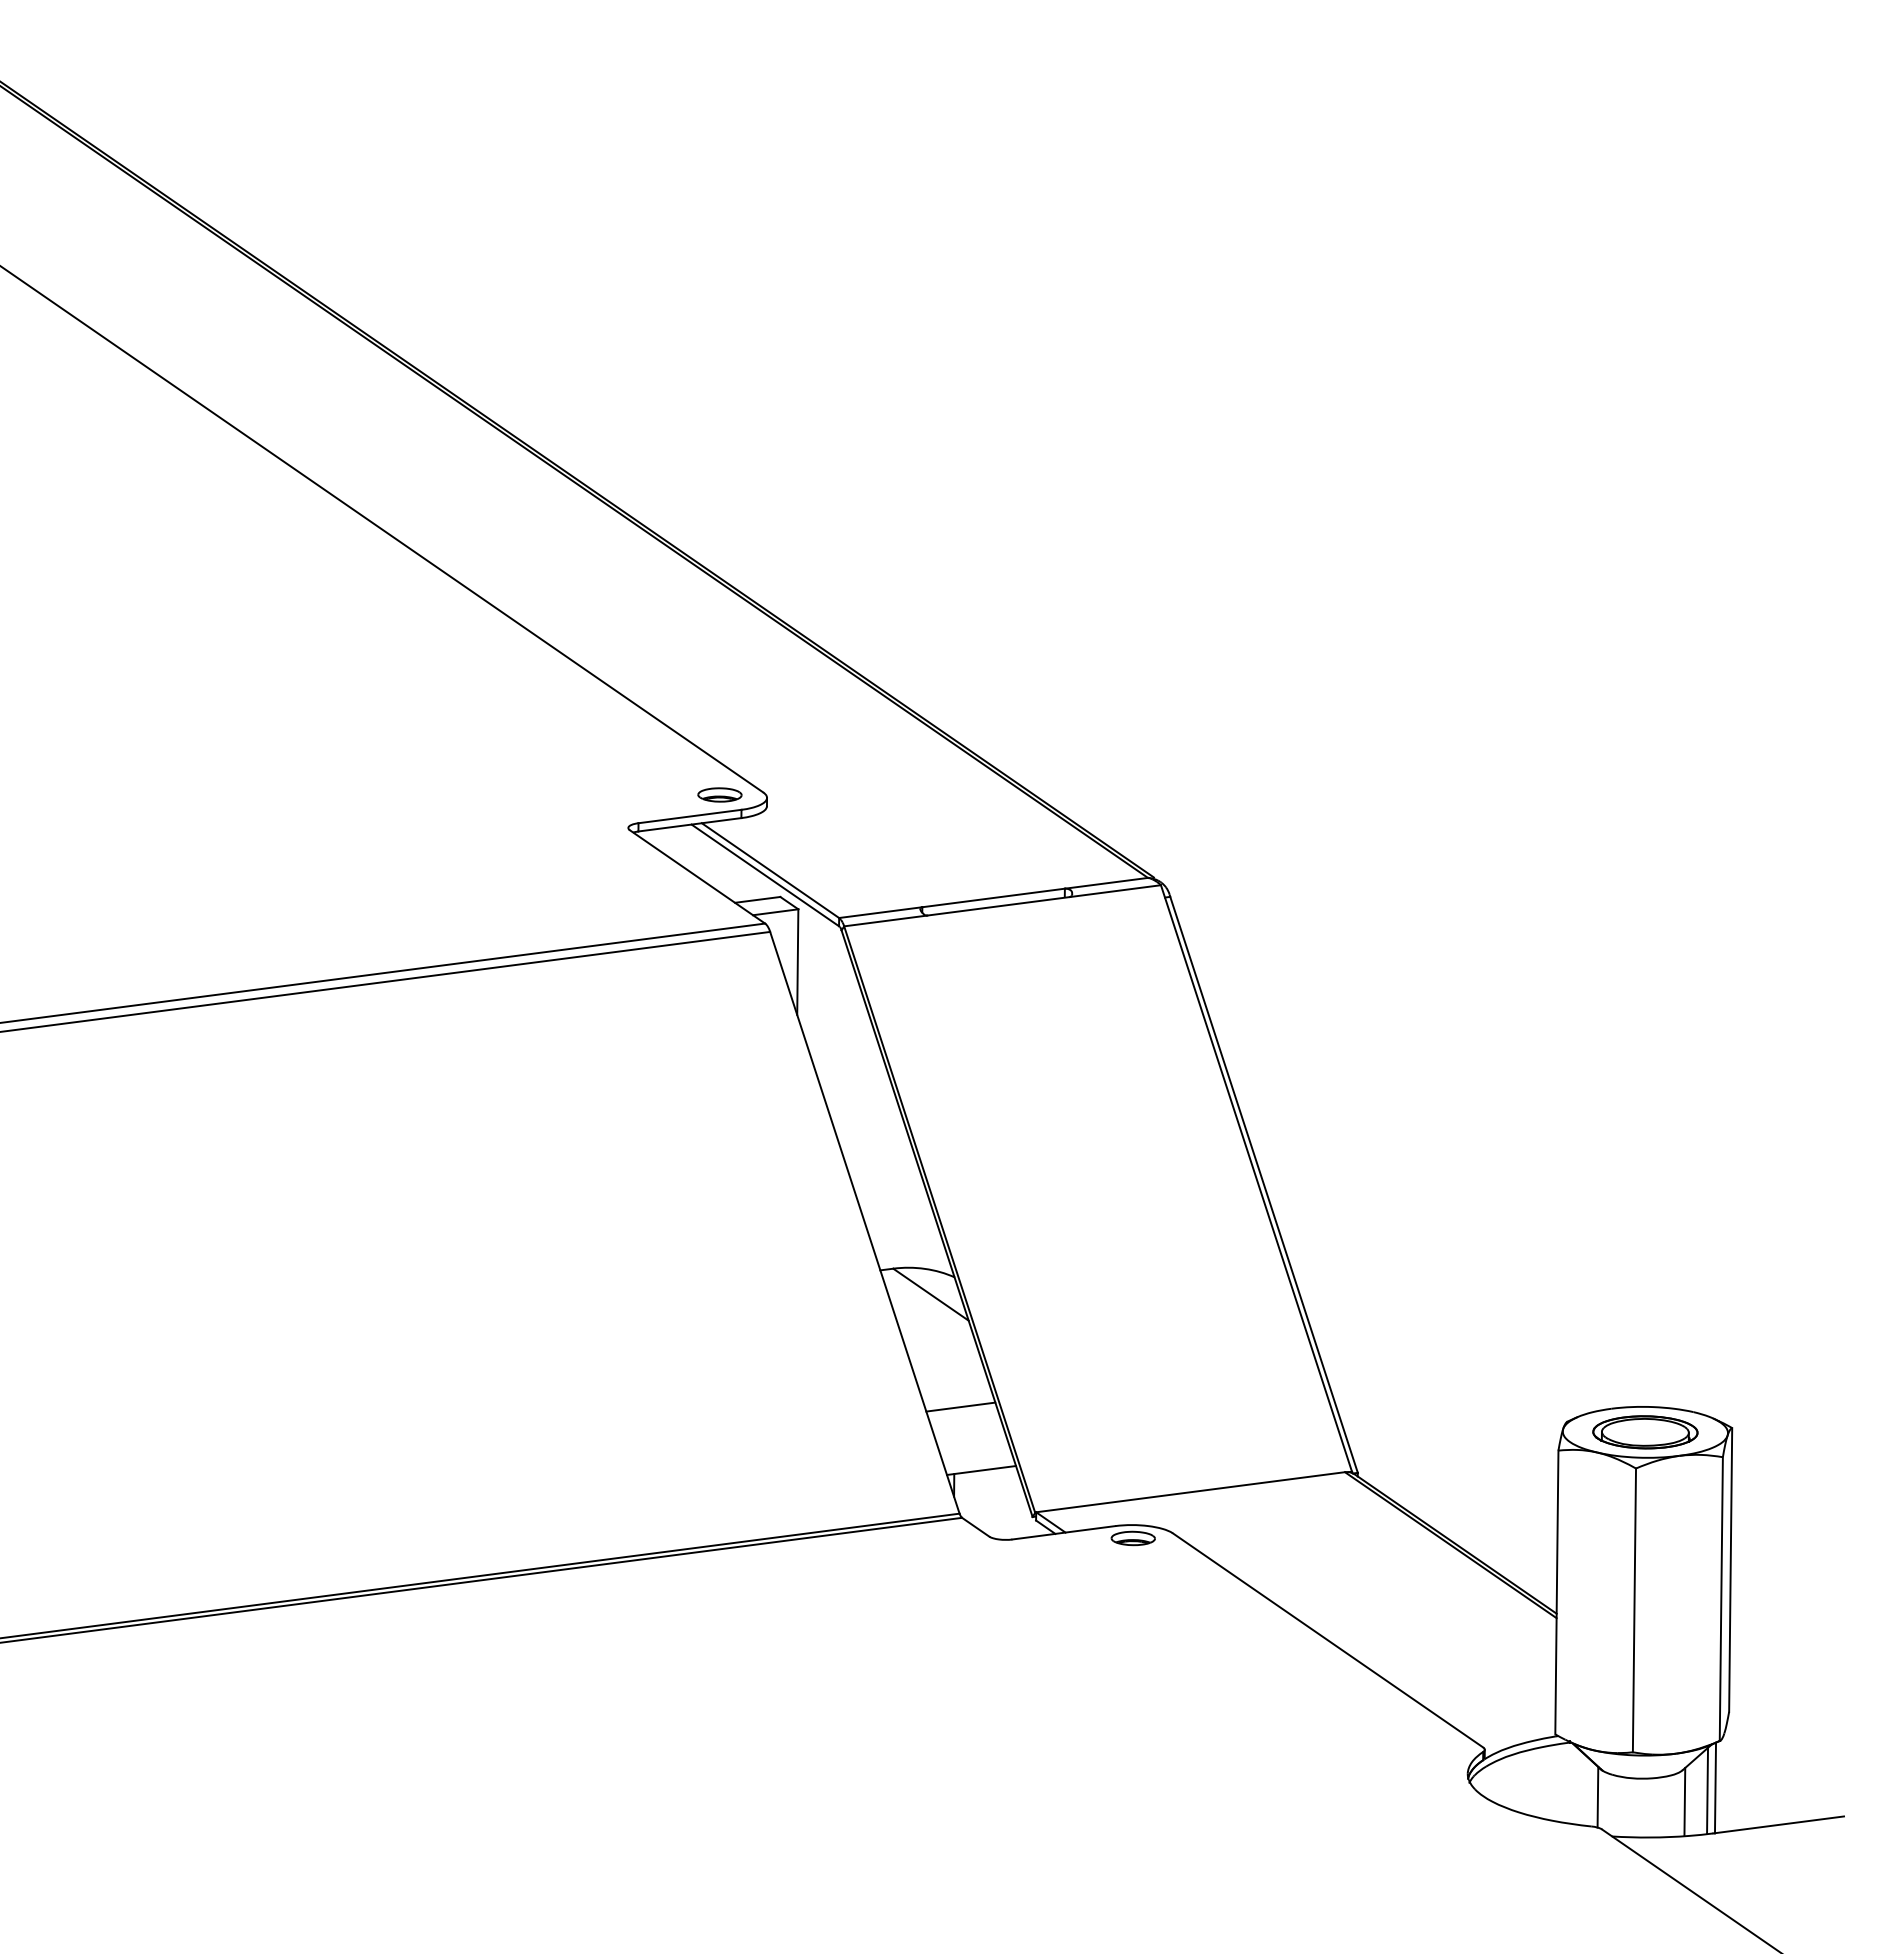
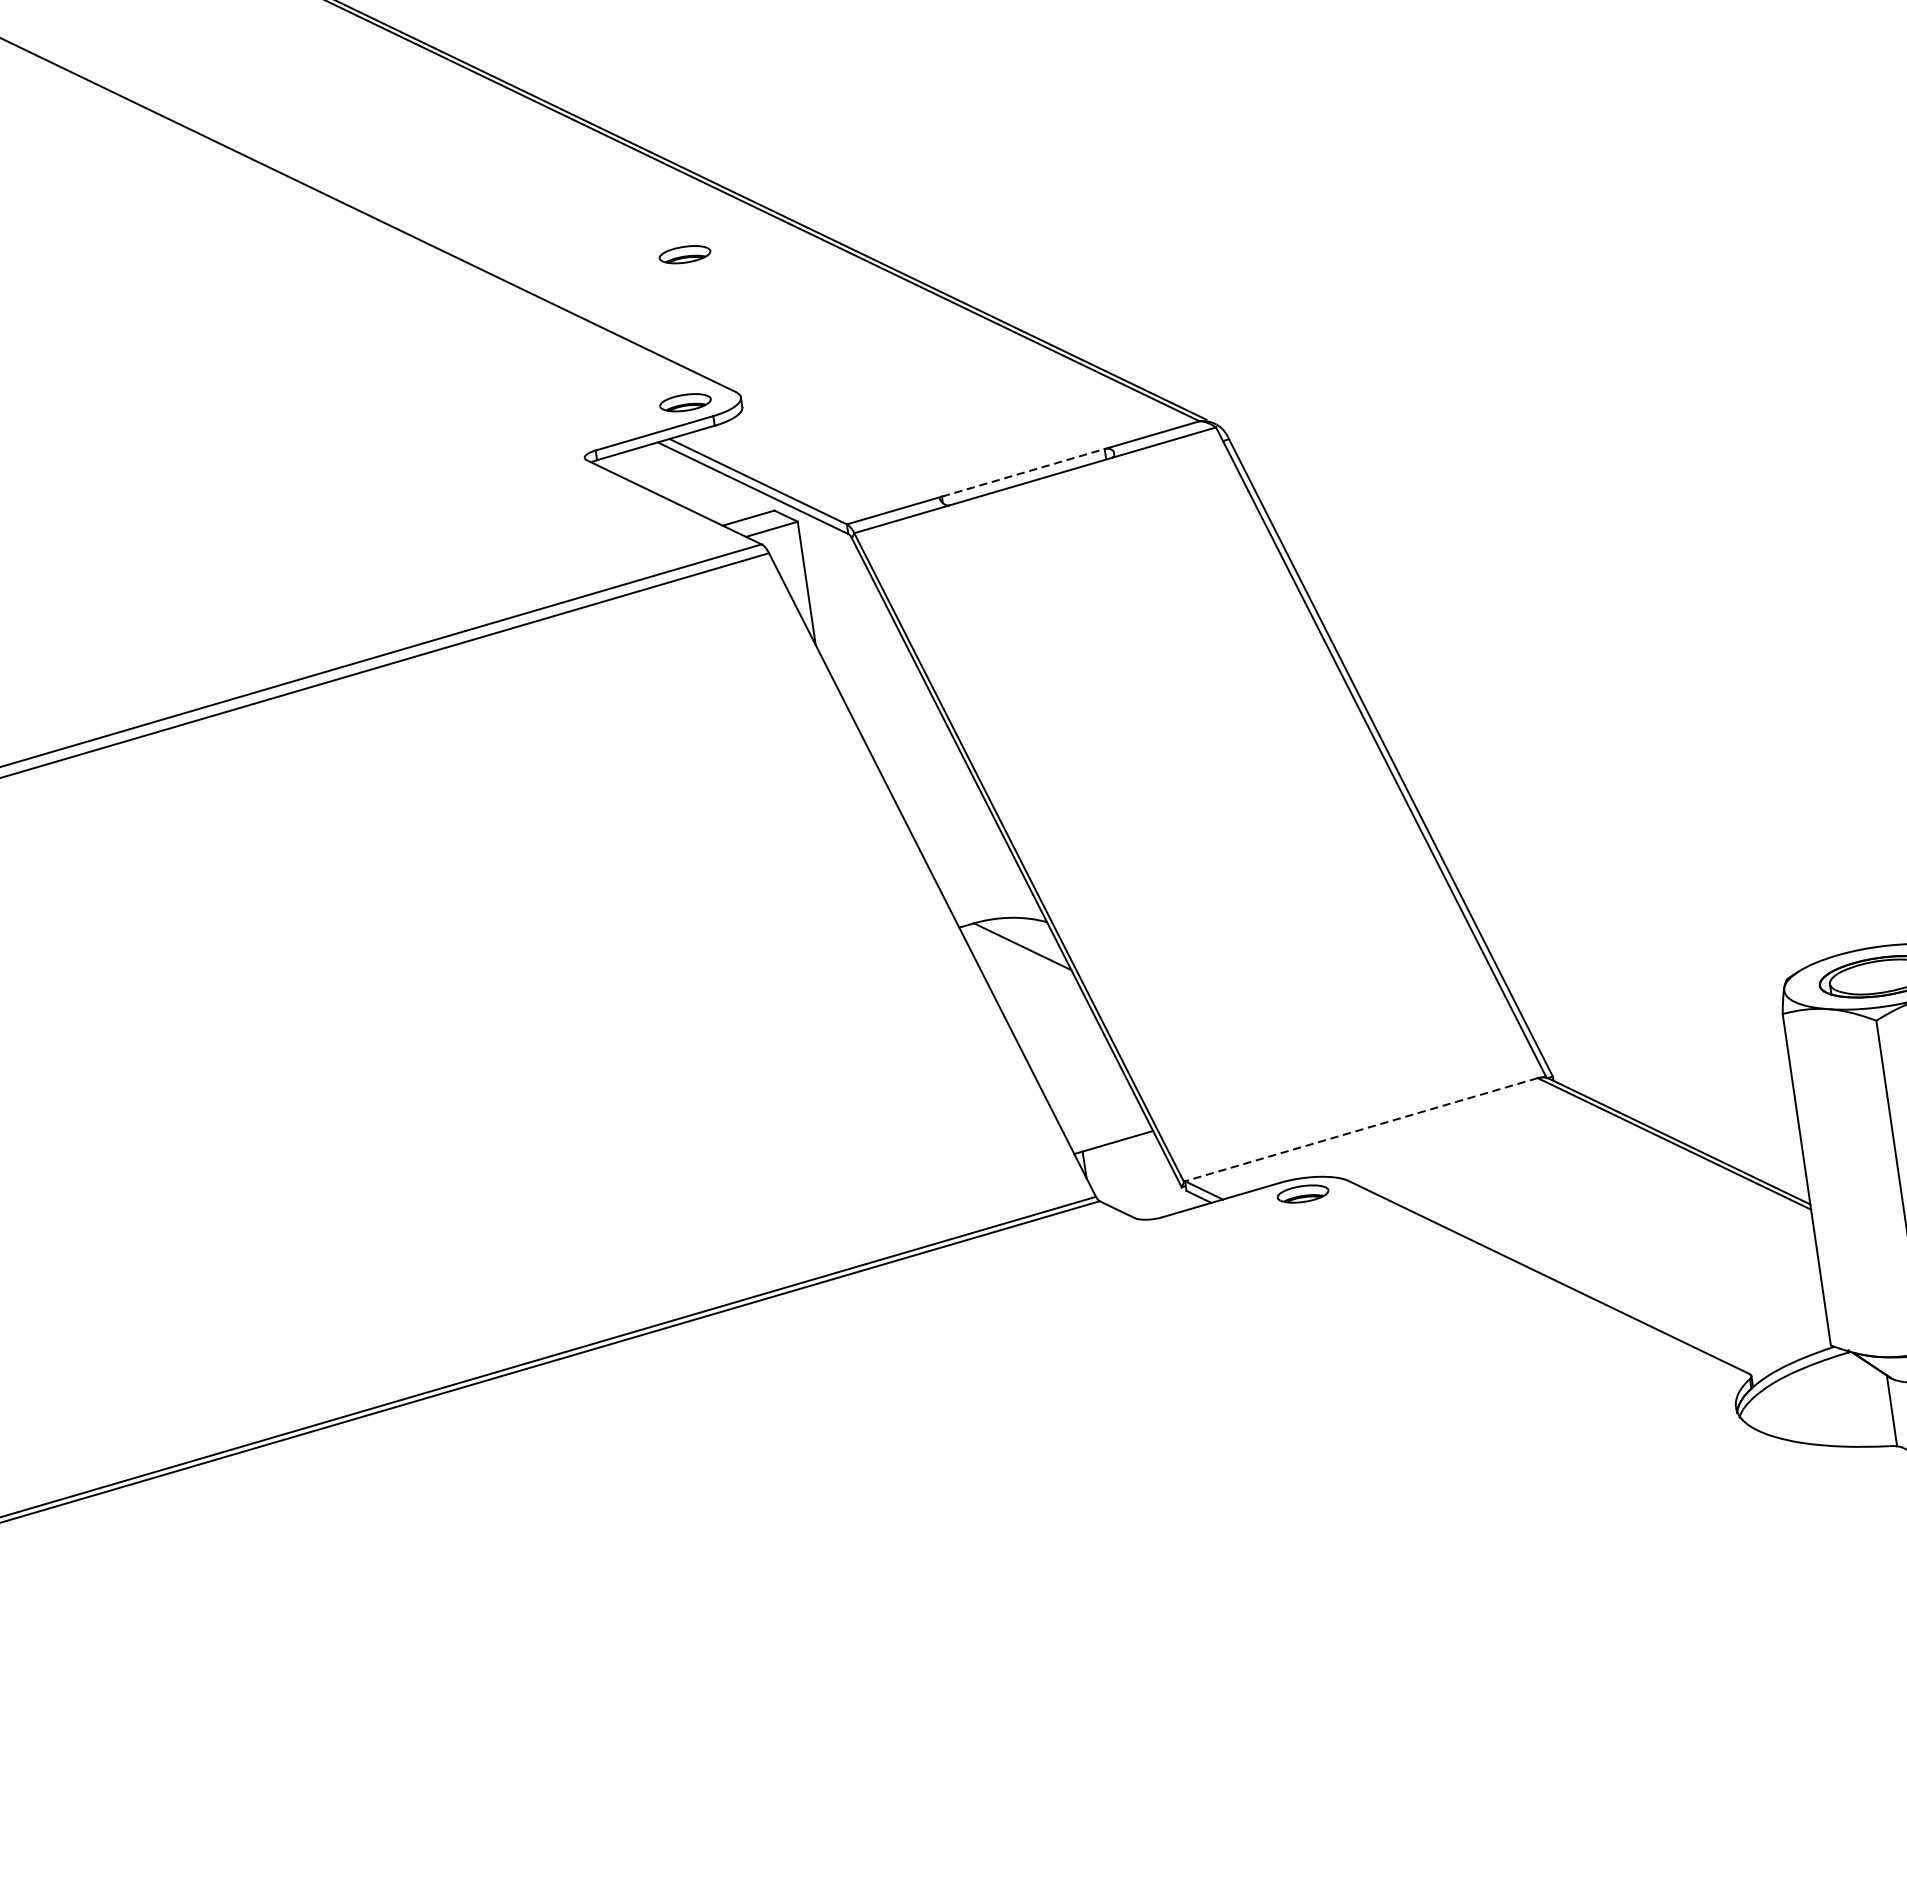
part: (738, 670) -> (684, 254), added
line: (993, 897) -> (1023, 472), solid -> dashed
line: (960, 1406) -> (1077, 1071), removed
line: (1190, 1492) -> (1361, 1130), solid -> dashed

